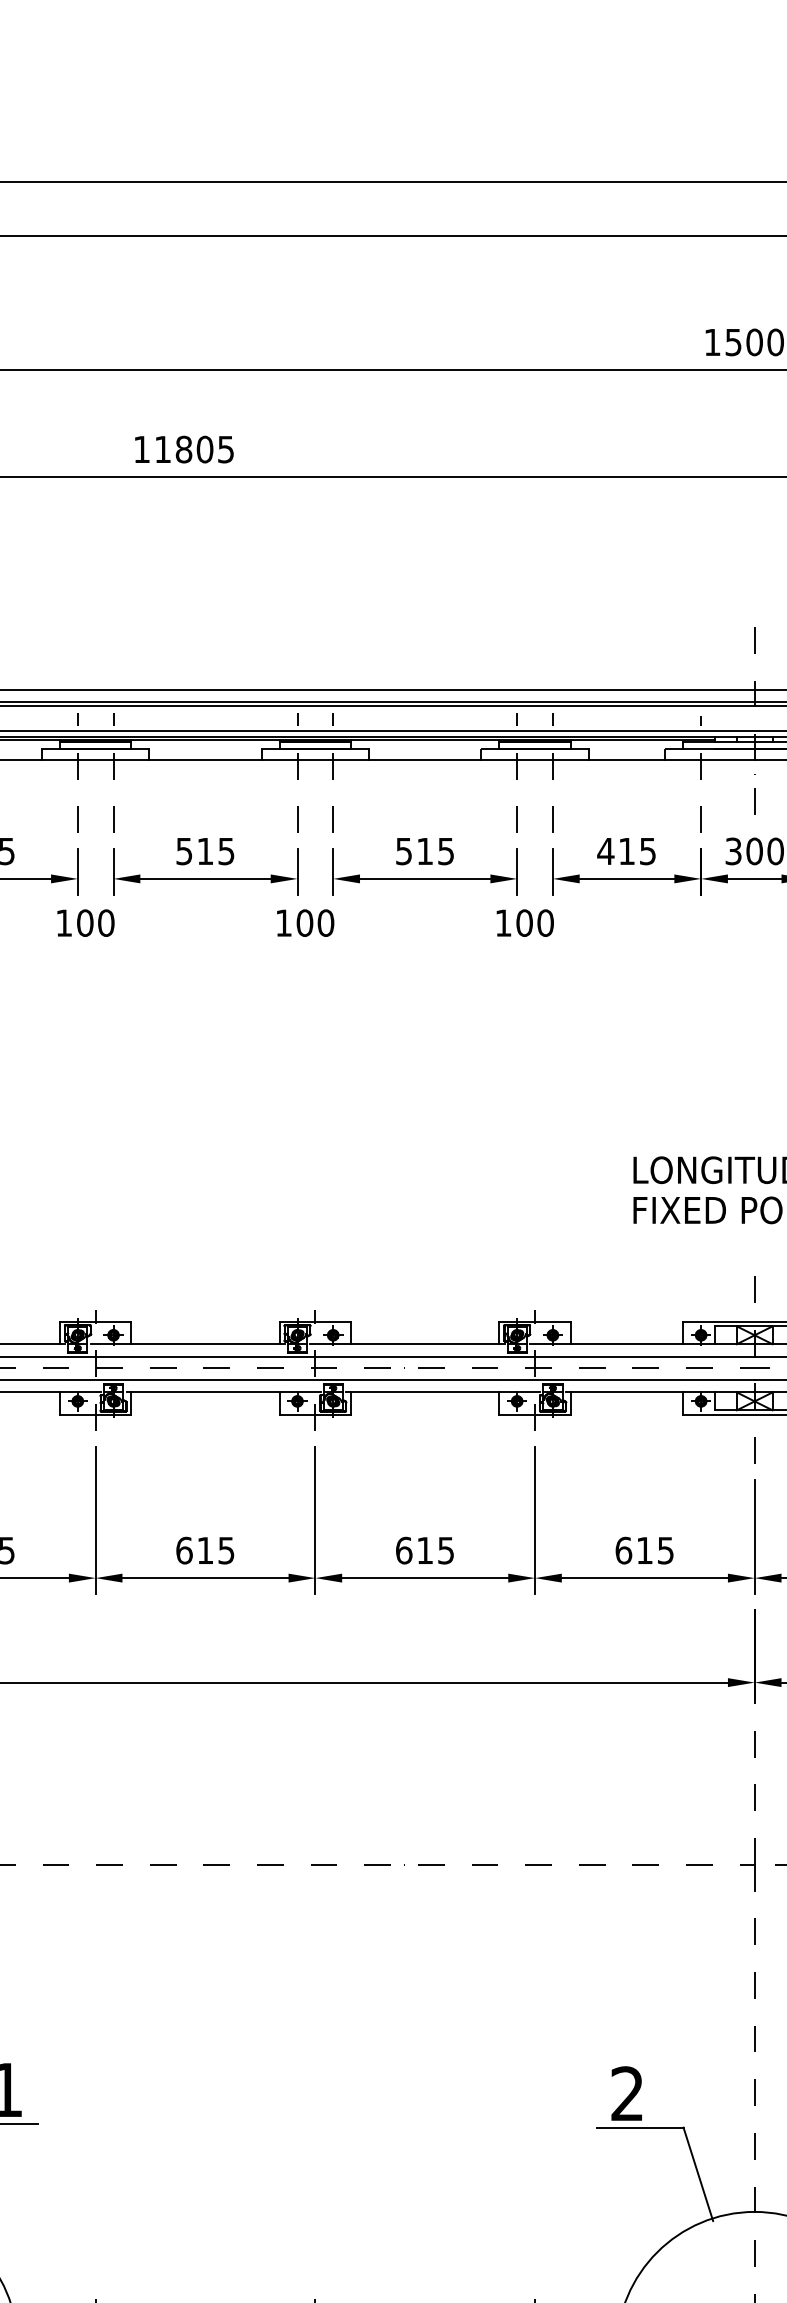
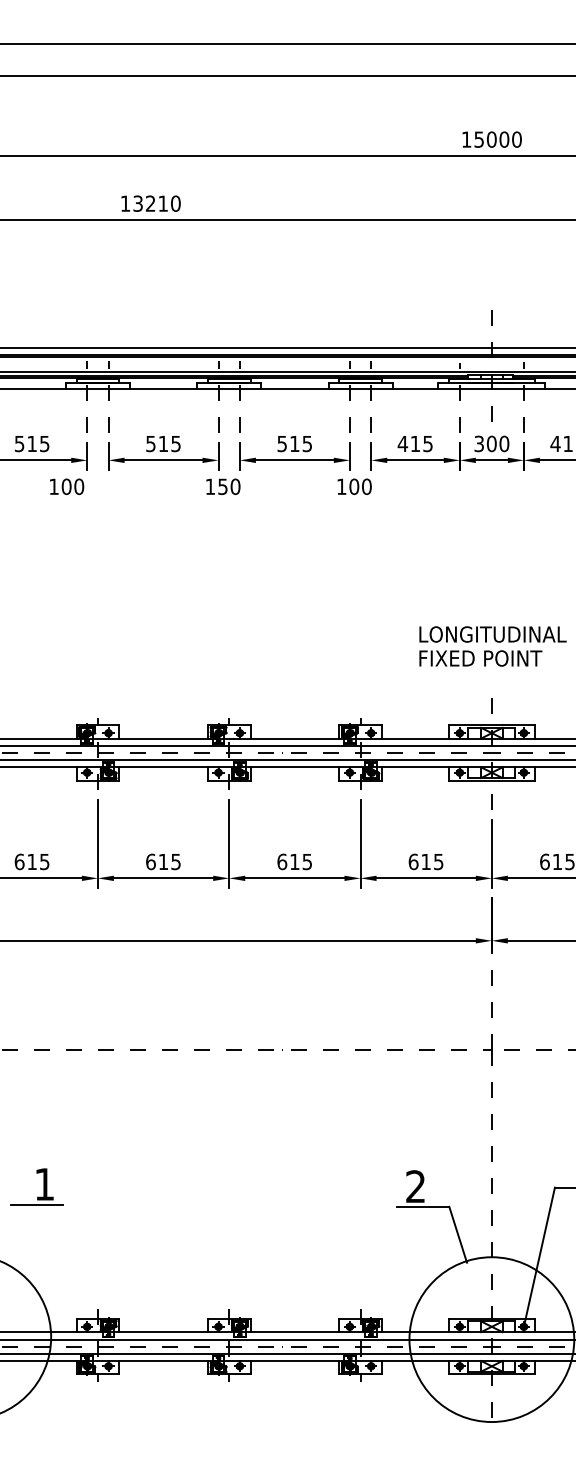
text: (193, 449) -> (156, 203), 11805 -> 13210
text: (86, 922) -> (67, 486), moved
text: (304, 922) -> (222, 486), 100 -> 150

